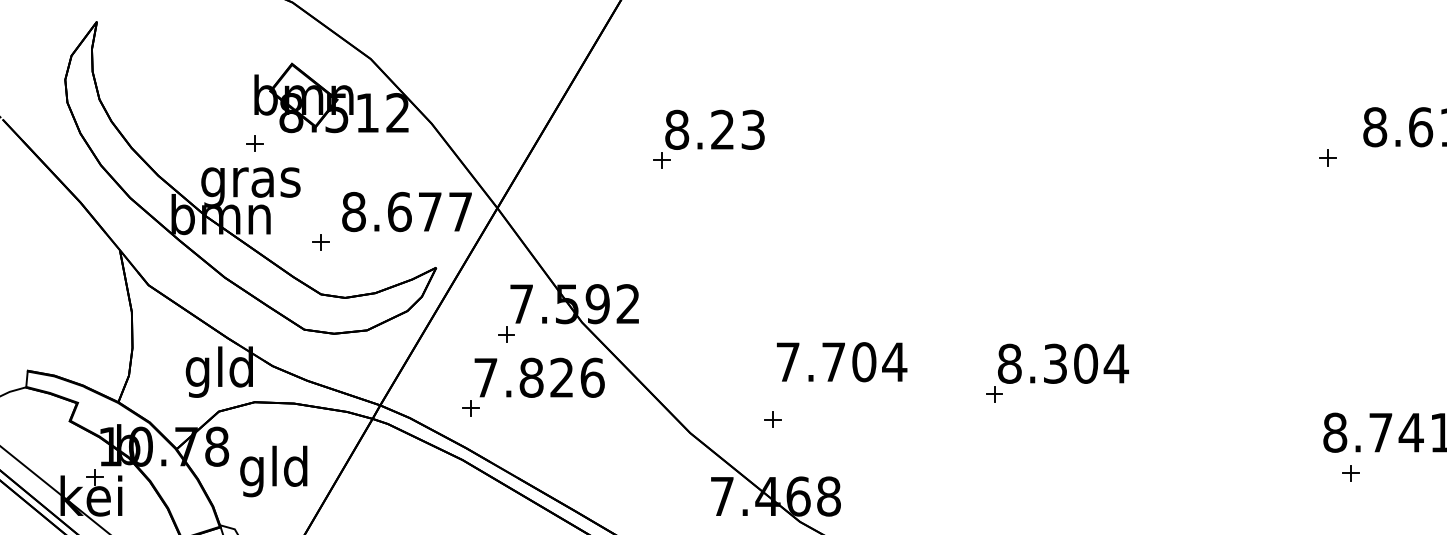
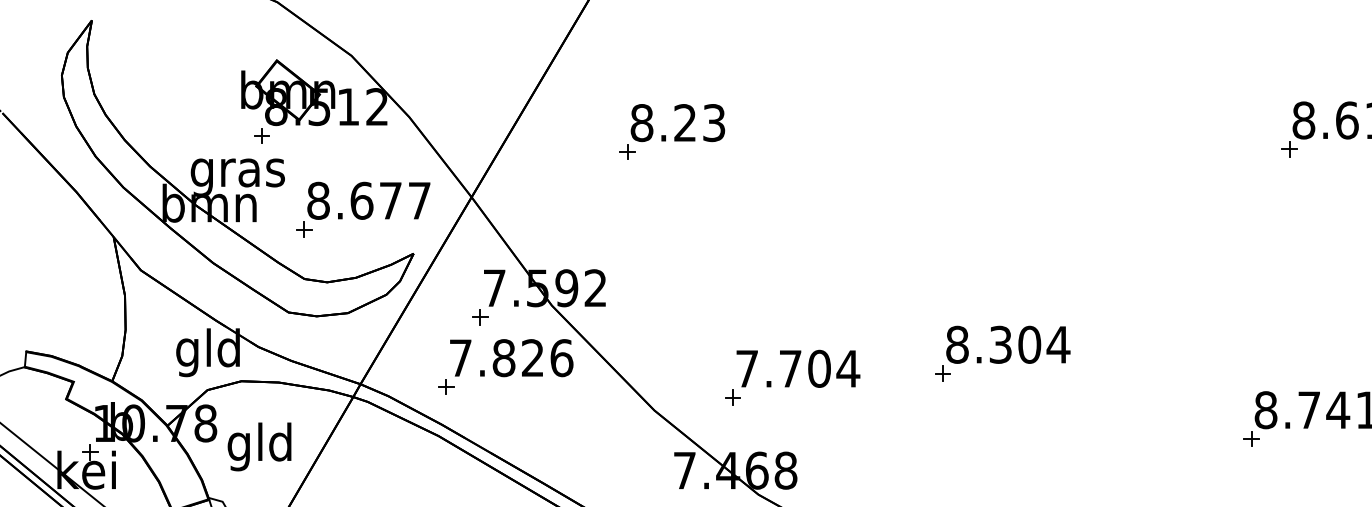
part: (254, 143) -> (261, 135), moved
part: (1327, 157) -> (1289, 149), moved
text: (406, 212) -> (368, 201), moved
text: (842, 362) -> (798, 369), moved
part: (1350, 473) -> (1251, 439), moved

